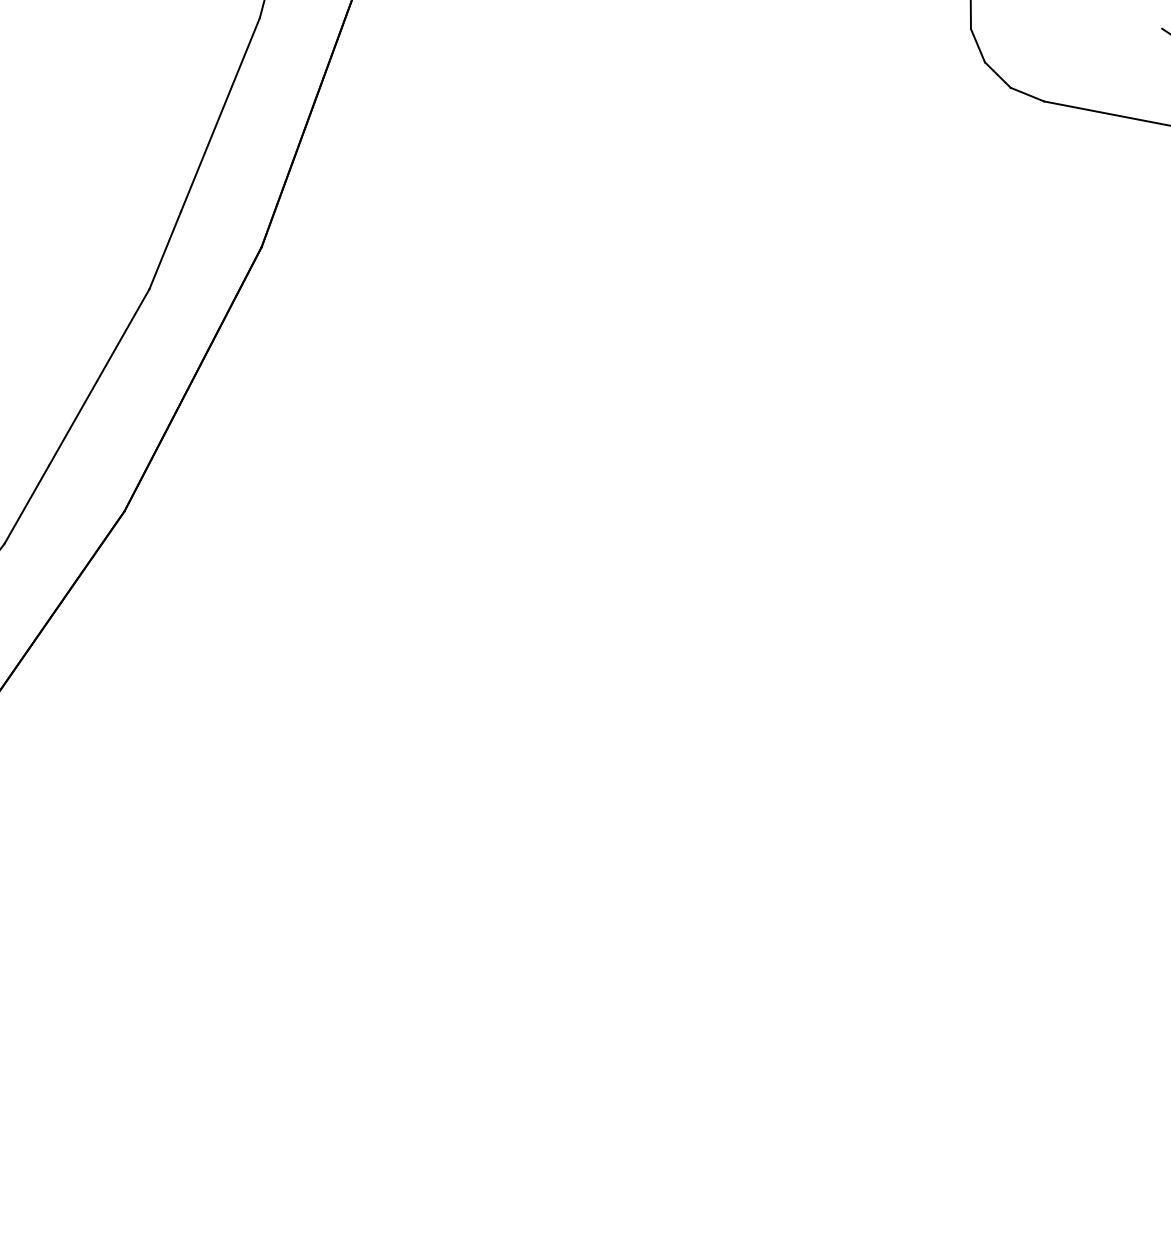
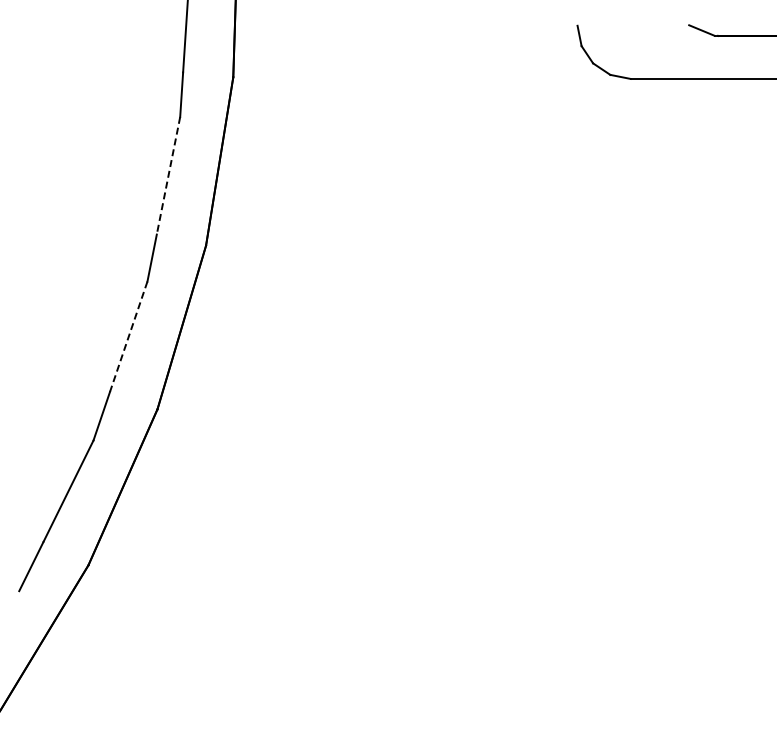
line: (220, 114) -> (168, 175), solid -> dashed
line: (98, 378) -> (128, 337), solid -> dashed

